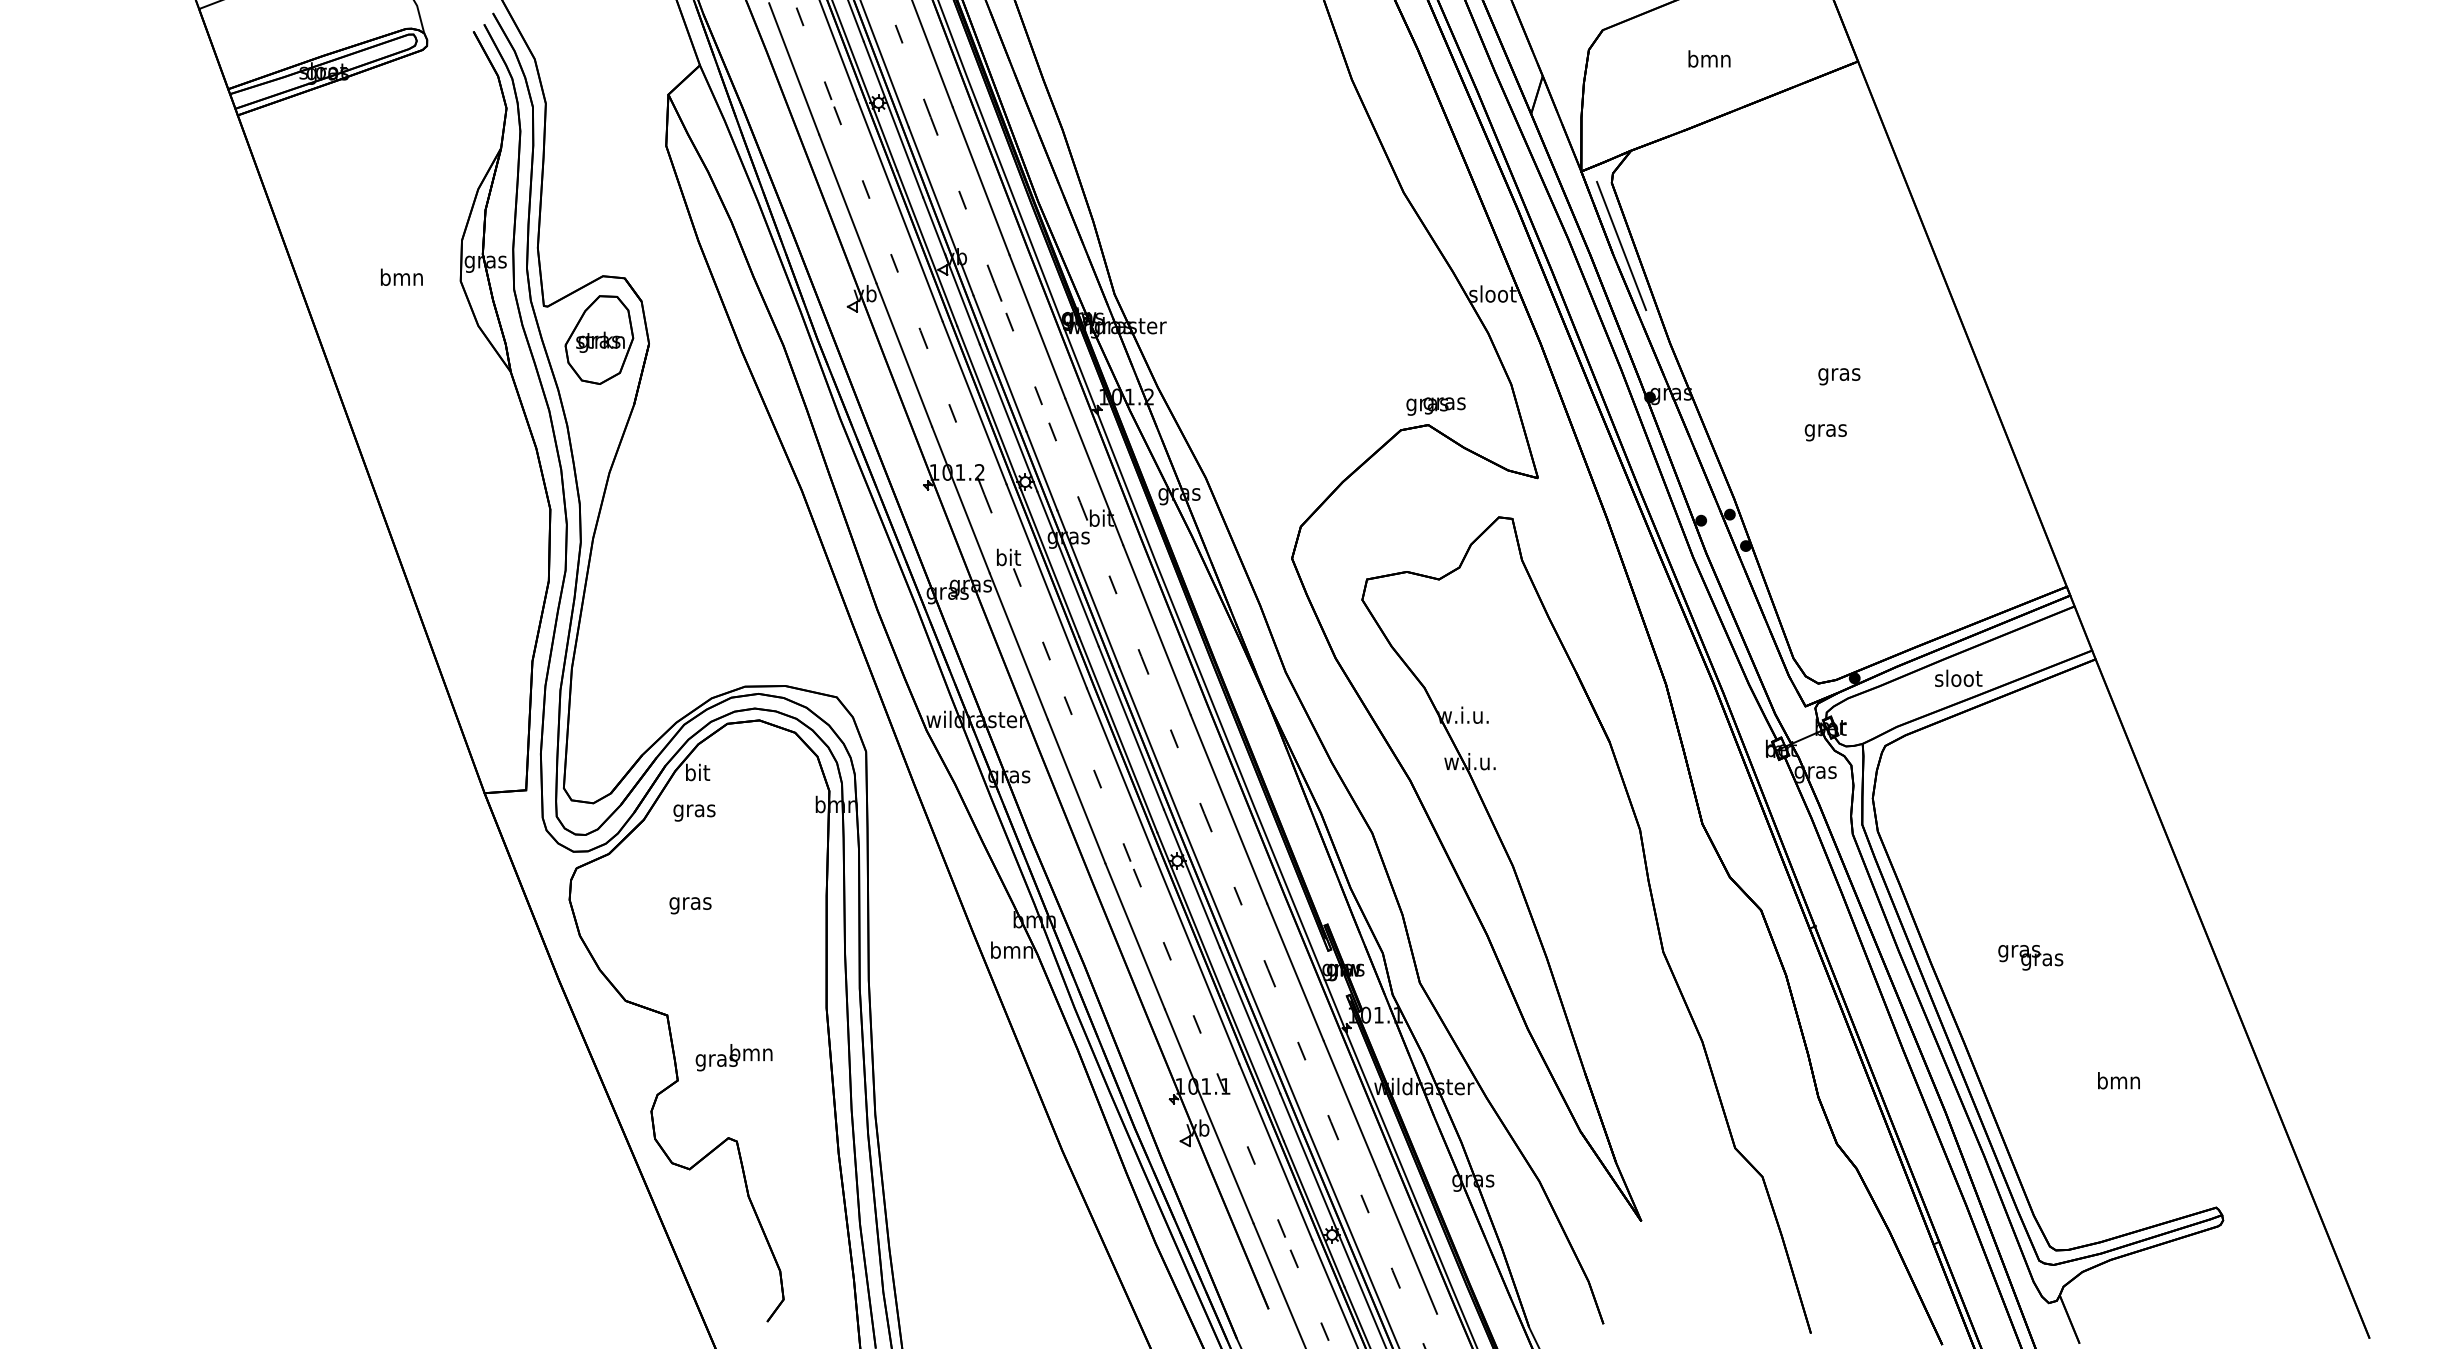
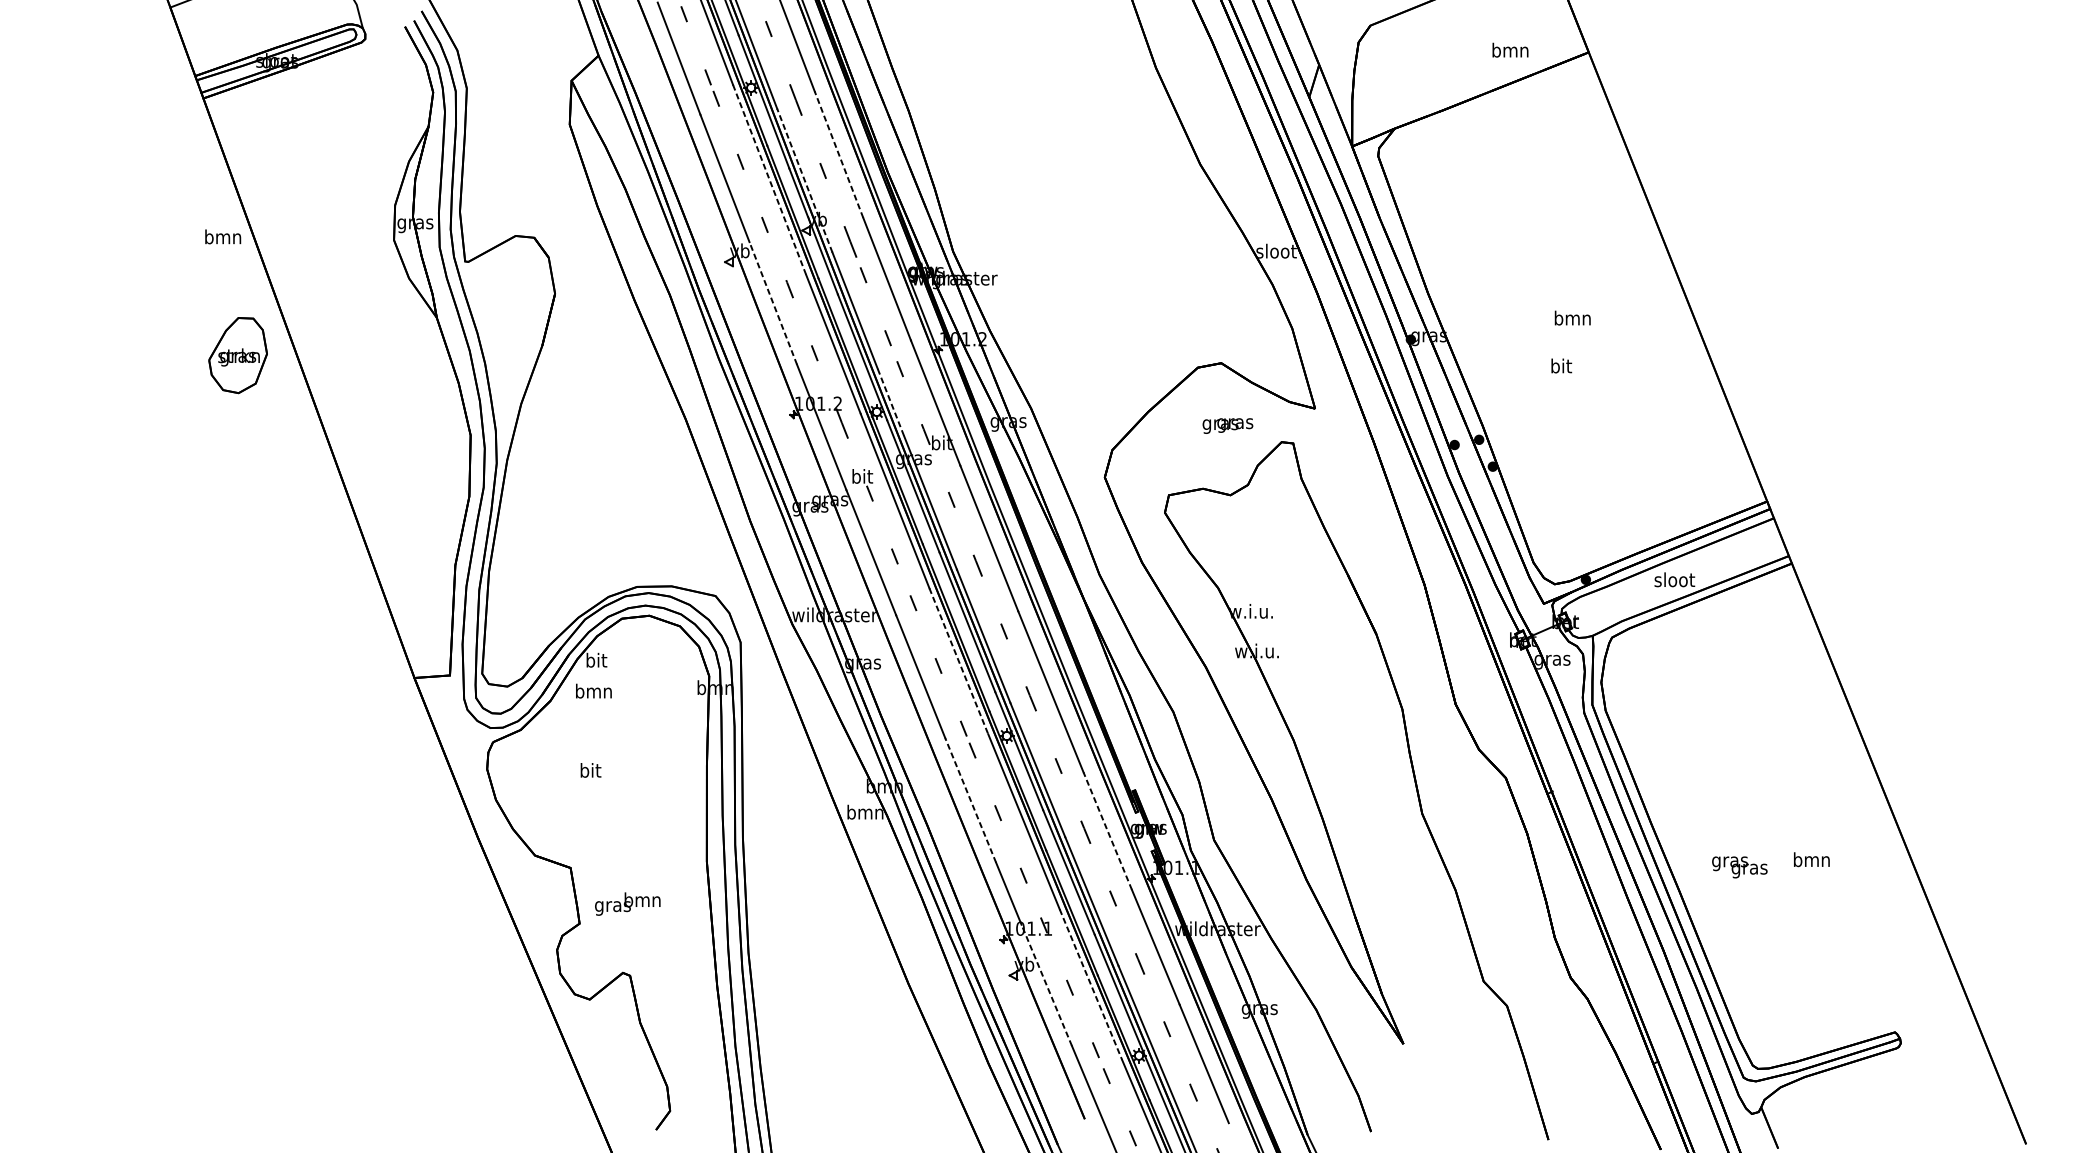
text: (1709, 58) -> (1510, 49), moved
line: (981, 180) -> (839, 154), solid -> dashed
line: (900, 211) -> (770, 180), solid -> dashed
line: (941, 211) -> (805, 180), solid -> dashed
line: (1621, 245) -> (1386, 209), removed
text: (401, 276) -> (222, 236), moved
part: (599, 339) -> (238, 355), moved
line: (904, 355) -> (773, 303), solid -> dashed
text: (1839, 374) -> (1572, 320), gras -> bmn
text: (1435, 406) -> (1227, 426), moved
text: (1825, 430) -> (1560, 367), gras -> bit
line: (1042, 471) -> (891, 402), solid -> dashed
line: (1121, 774) -> (959, 662), solid -> dashed
text: (694, 810) -> (593, 692), gras -> bmn
text: (690, 903) -> (590, 772), gras -> bit
line: (1135, 936) -> (970, 800), solid -> dashed
text: (2030, 957) -> (1739, 867), moved
line: (1295, 971) -> (1107, 830), solid -> dashed
text: (2118, 1080) -> (1811, 859), moved
line: (1224, 1152) -> (1047, 985), solid -> dashed
line: (1276, 1152) -> (1091, 985), solid -> dashed

